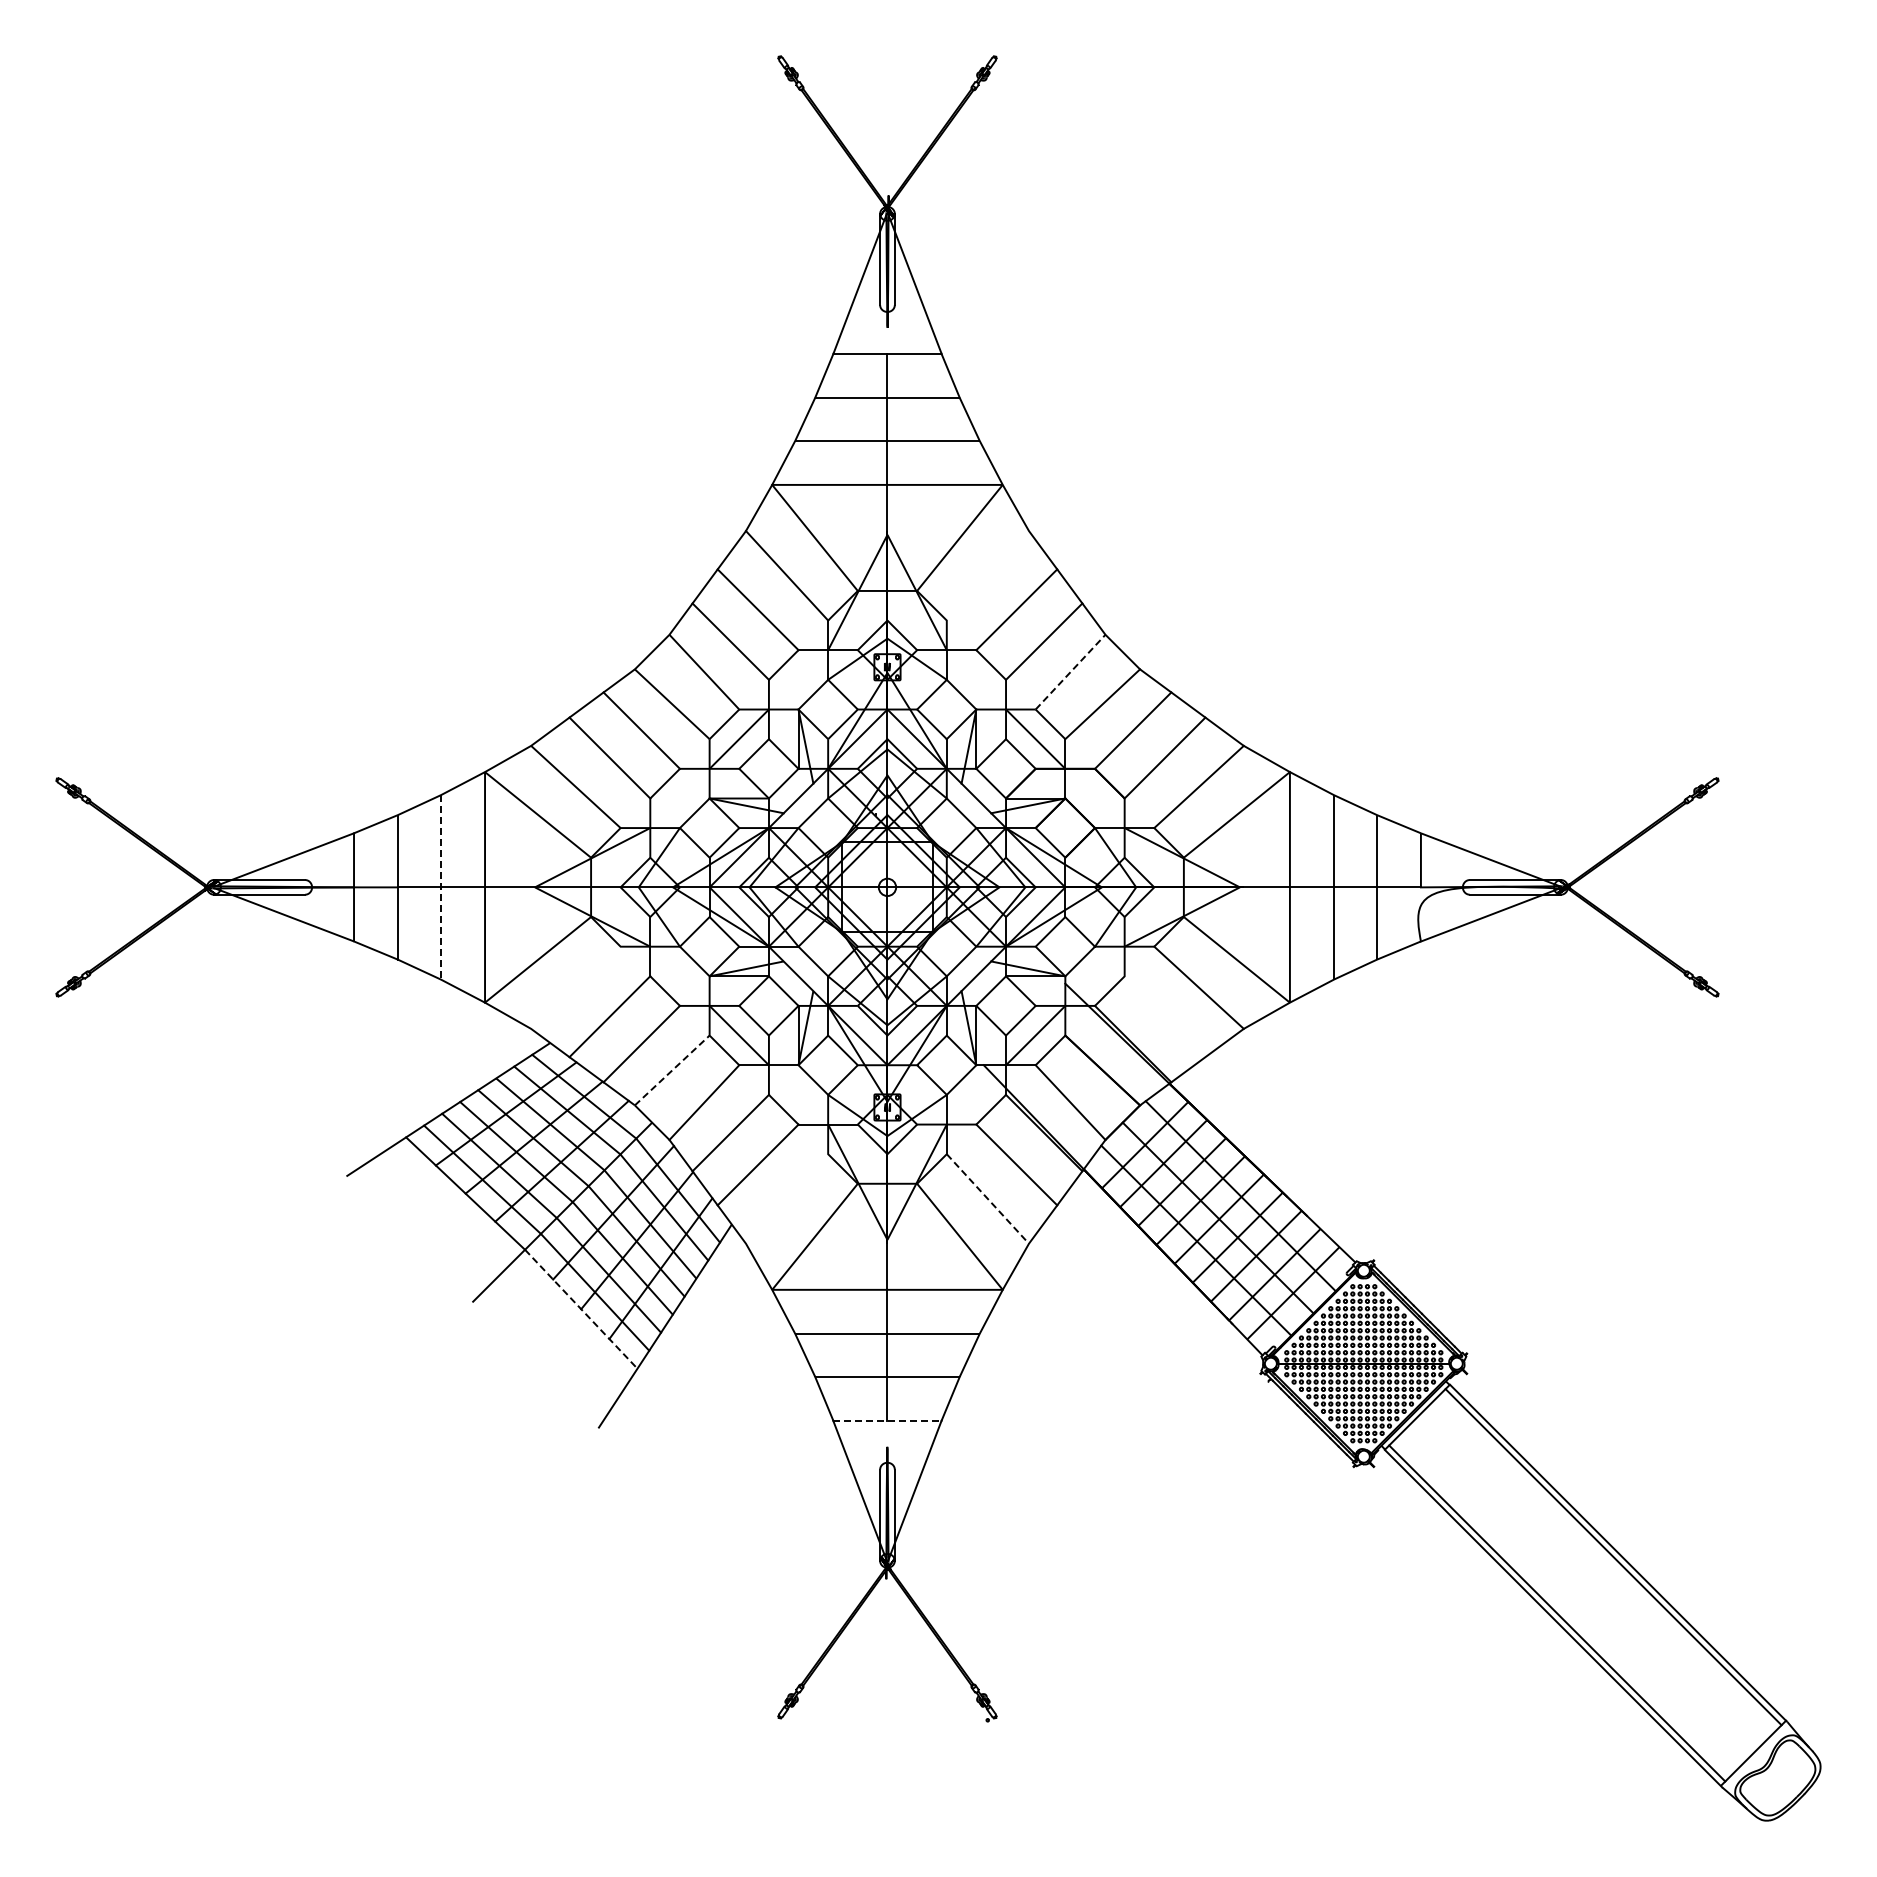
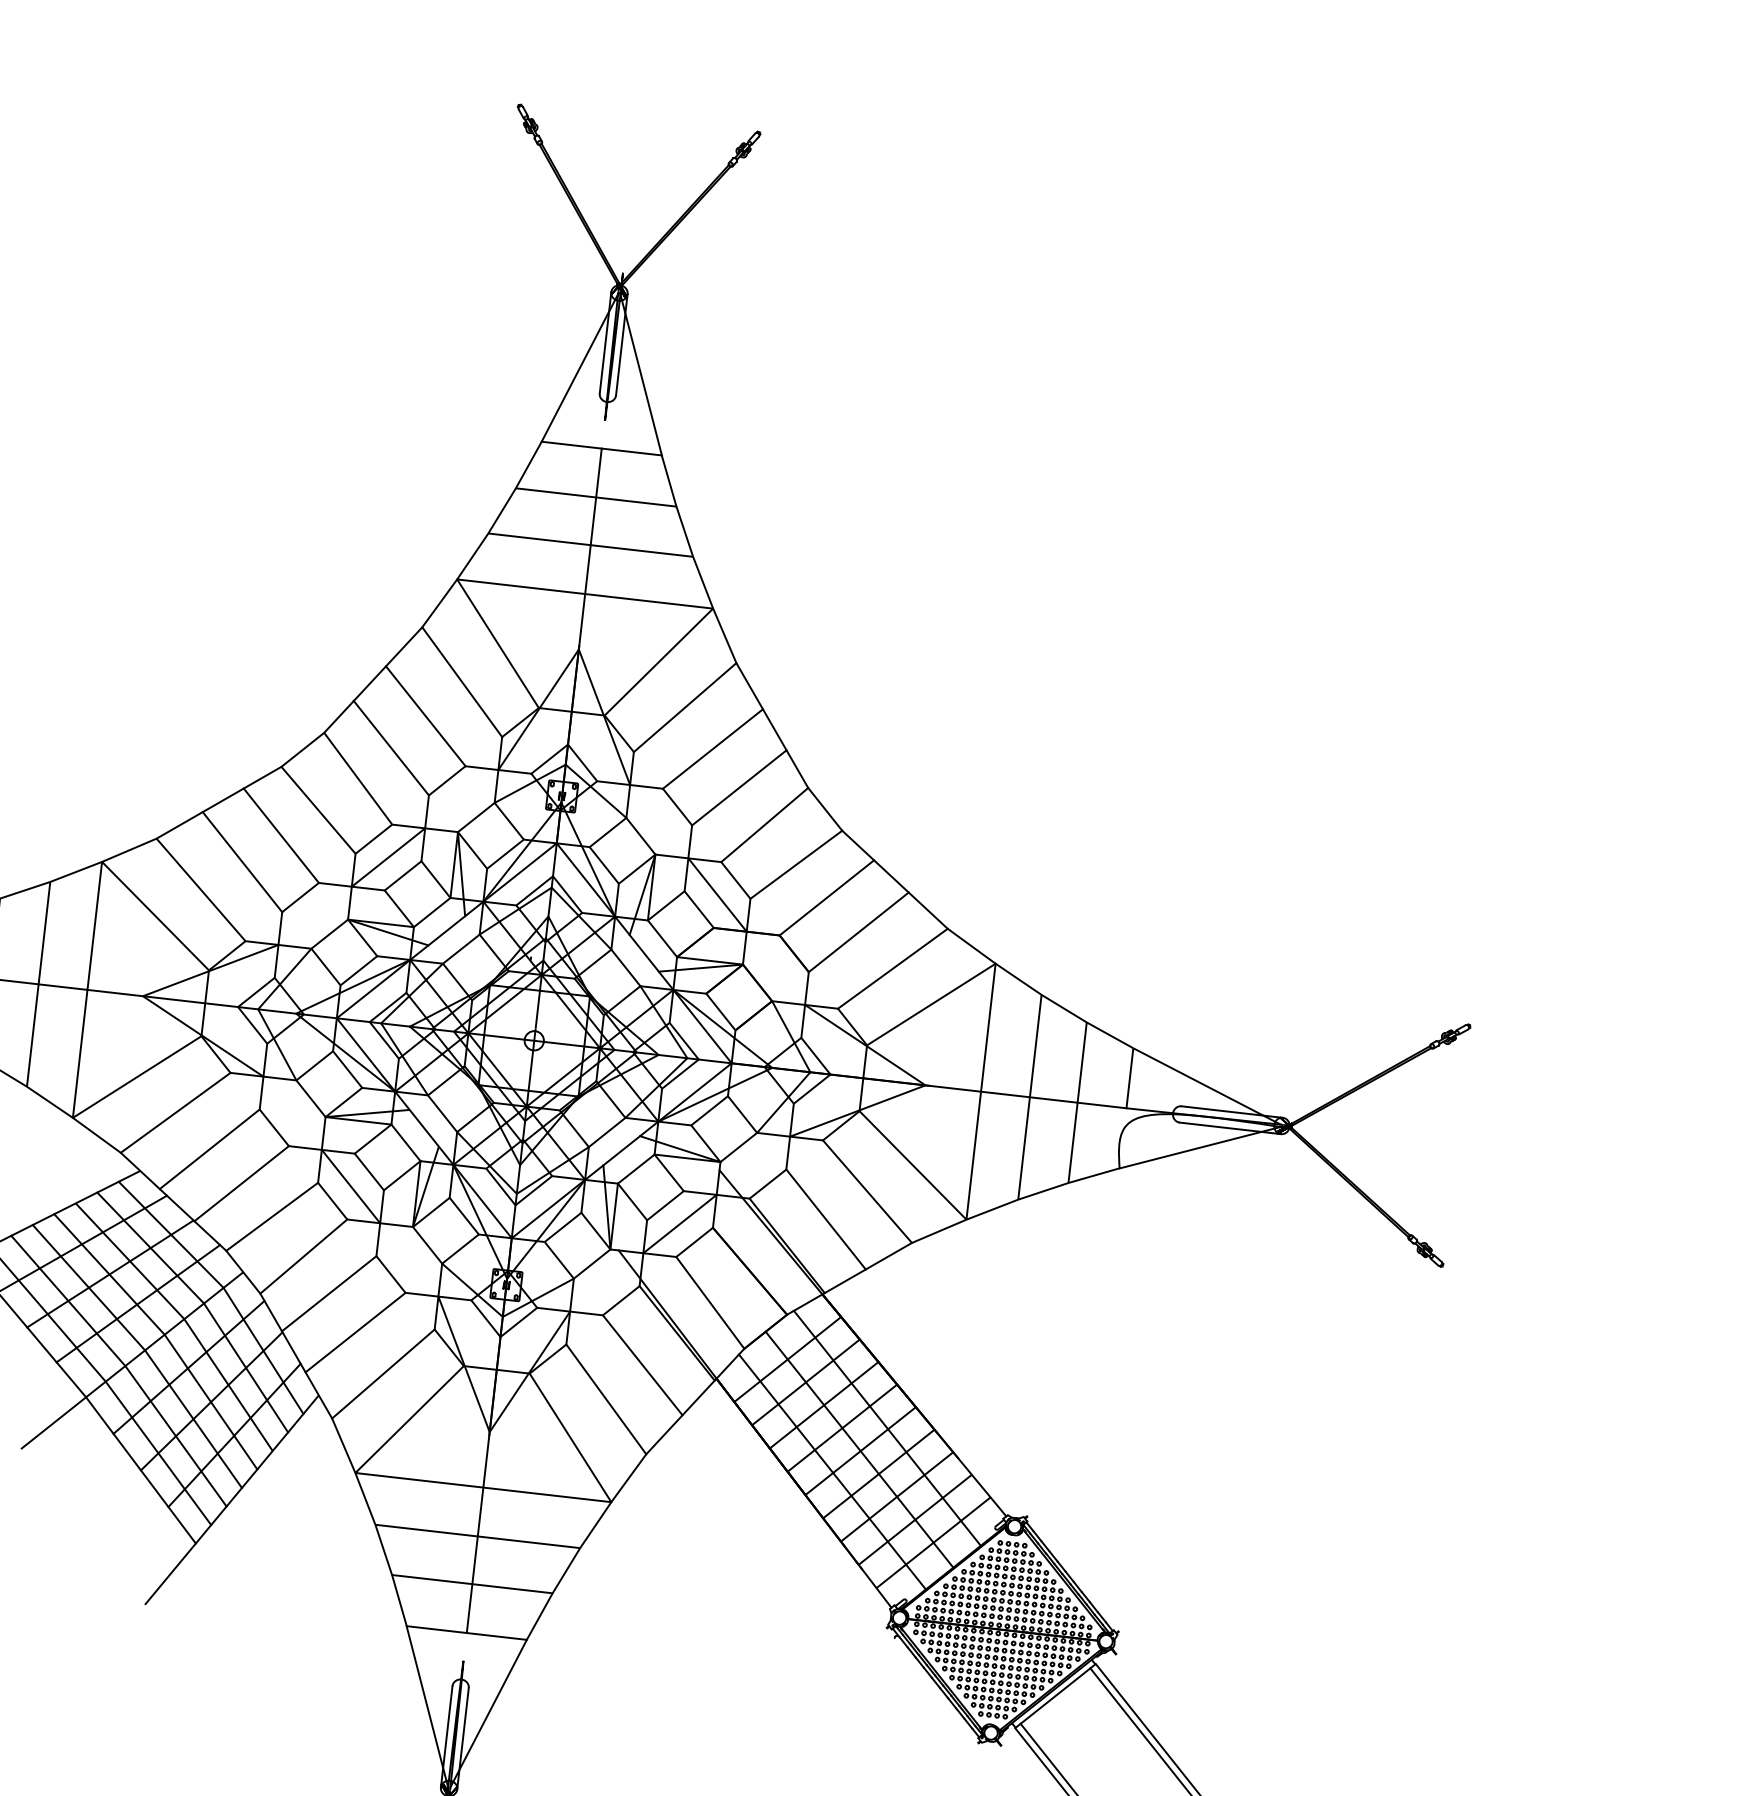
line: (987, 575) -> (684, 707), added
line: (1070, 671) -> (764, 824), dashed -> solid
line: (441, 887) -> (39, 984), dashed -> solid
line: (575, 987) -> (175, 1112), added
line: (1164, 1016) -> (825, 1219), added
line: (672, 1070) -> (272, 1216), dashed -> solid
line: (786, 1198) -> (382, 1373), added
line: (987, 1198) -> (605, 1398), dashed -> solid
line: (581, 1309) -> (141, 1470), dashed -> solid
line: (887, 1420) -> (466, 1632), dashed -> solid

